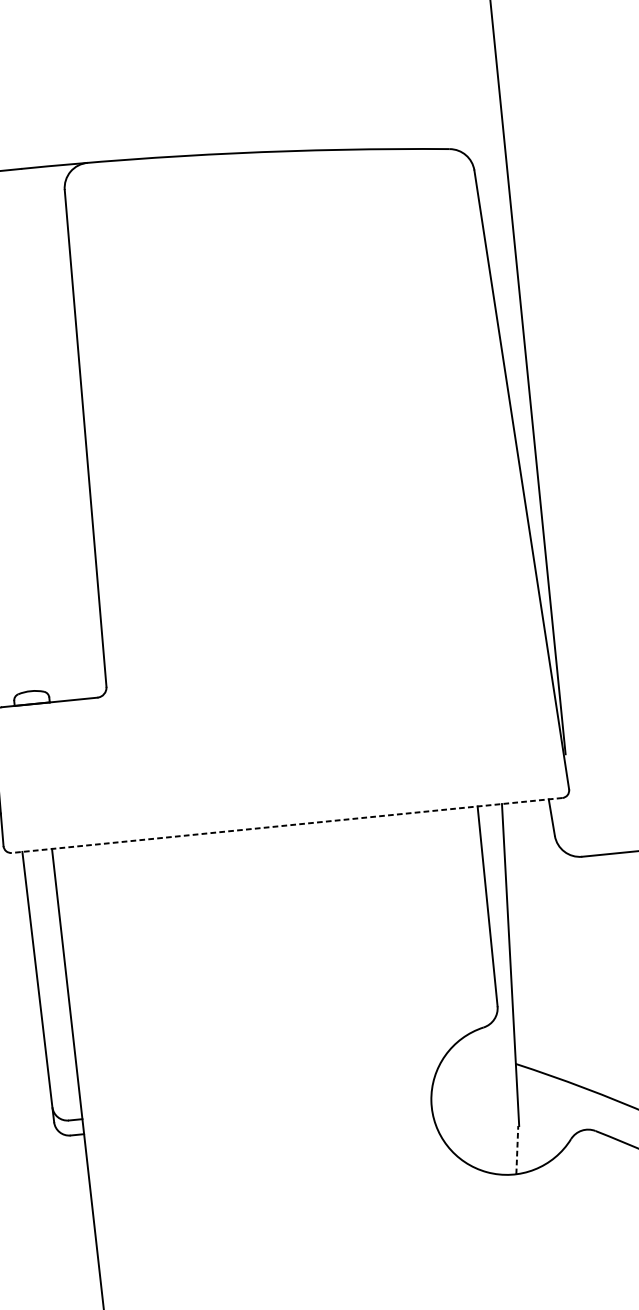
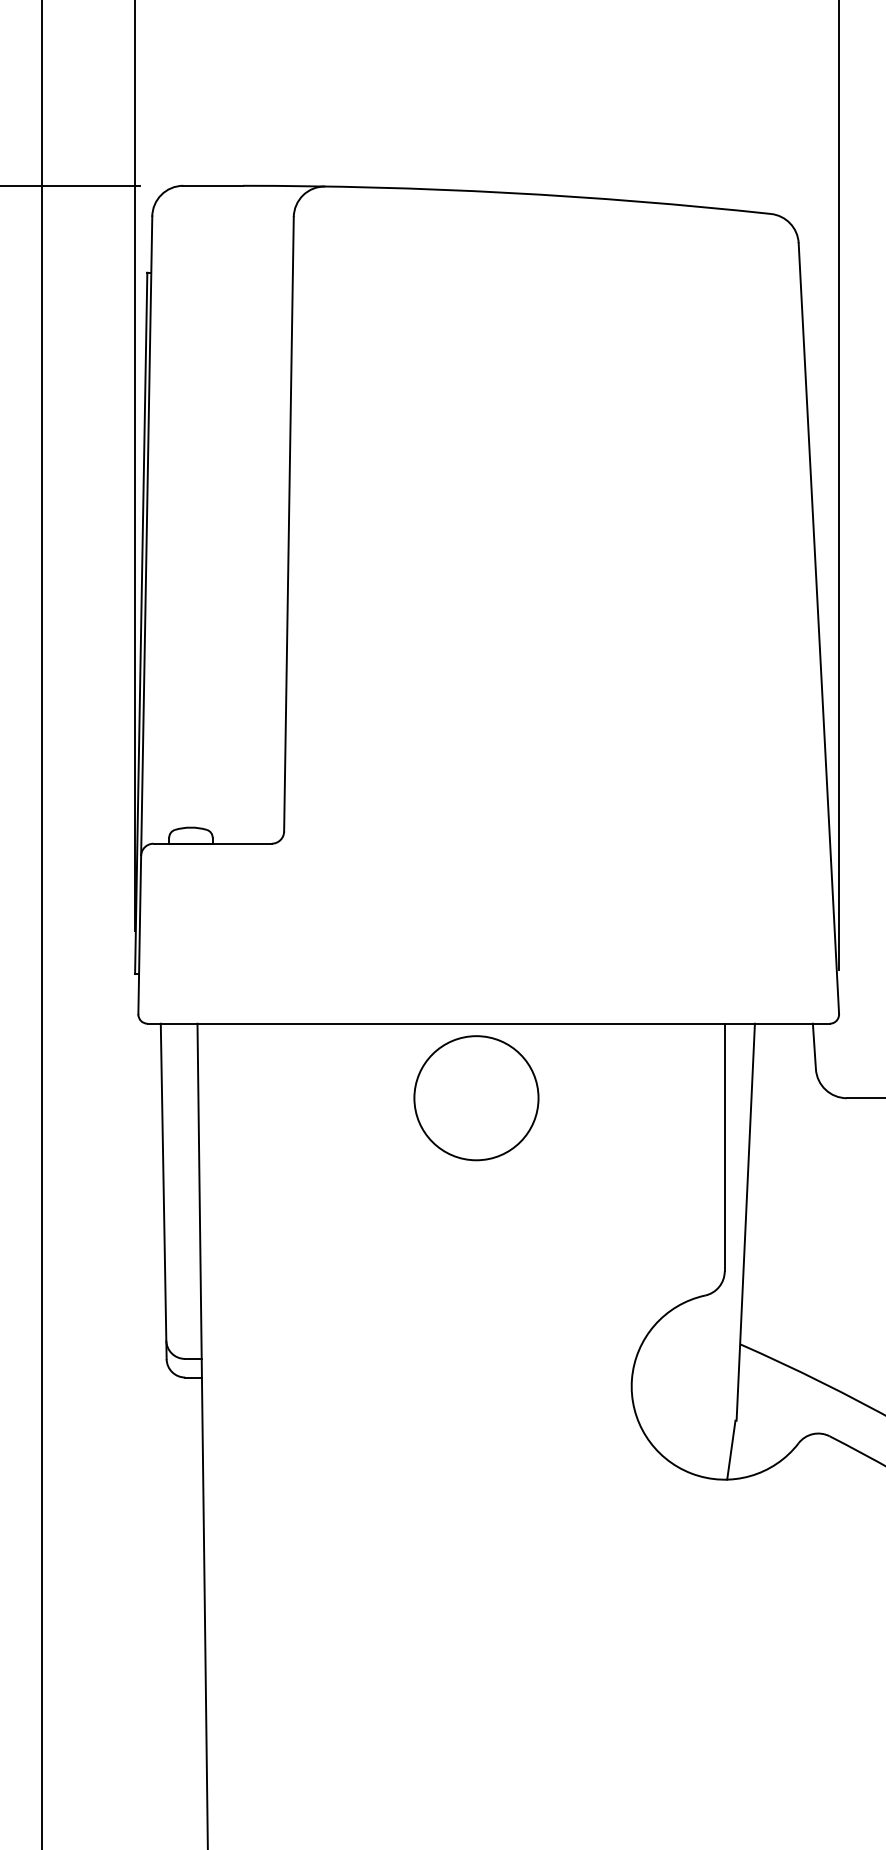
line: (286, 825) -> (488, 1023), dashed -> solid
circle: (283, 886) -> (476, 1098), added
line: (517, 1150) -> (731, 1450), dashed -> solid

